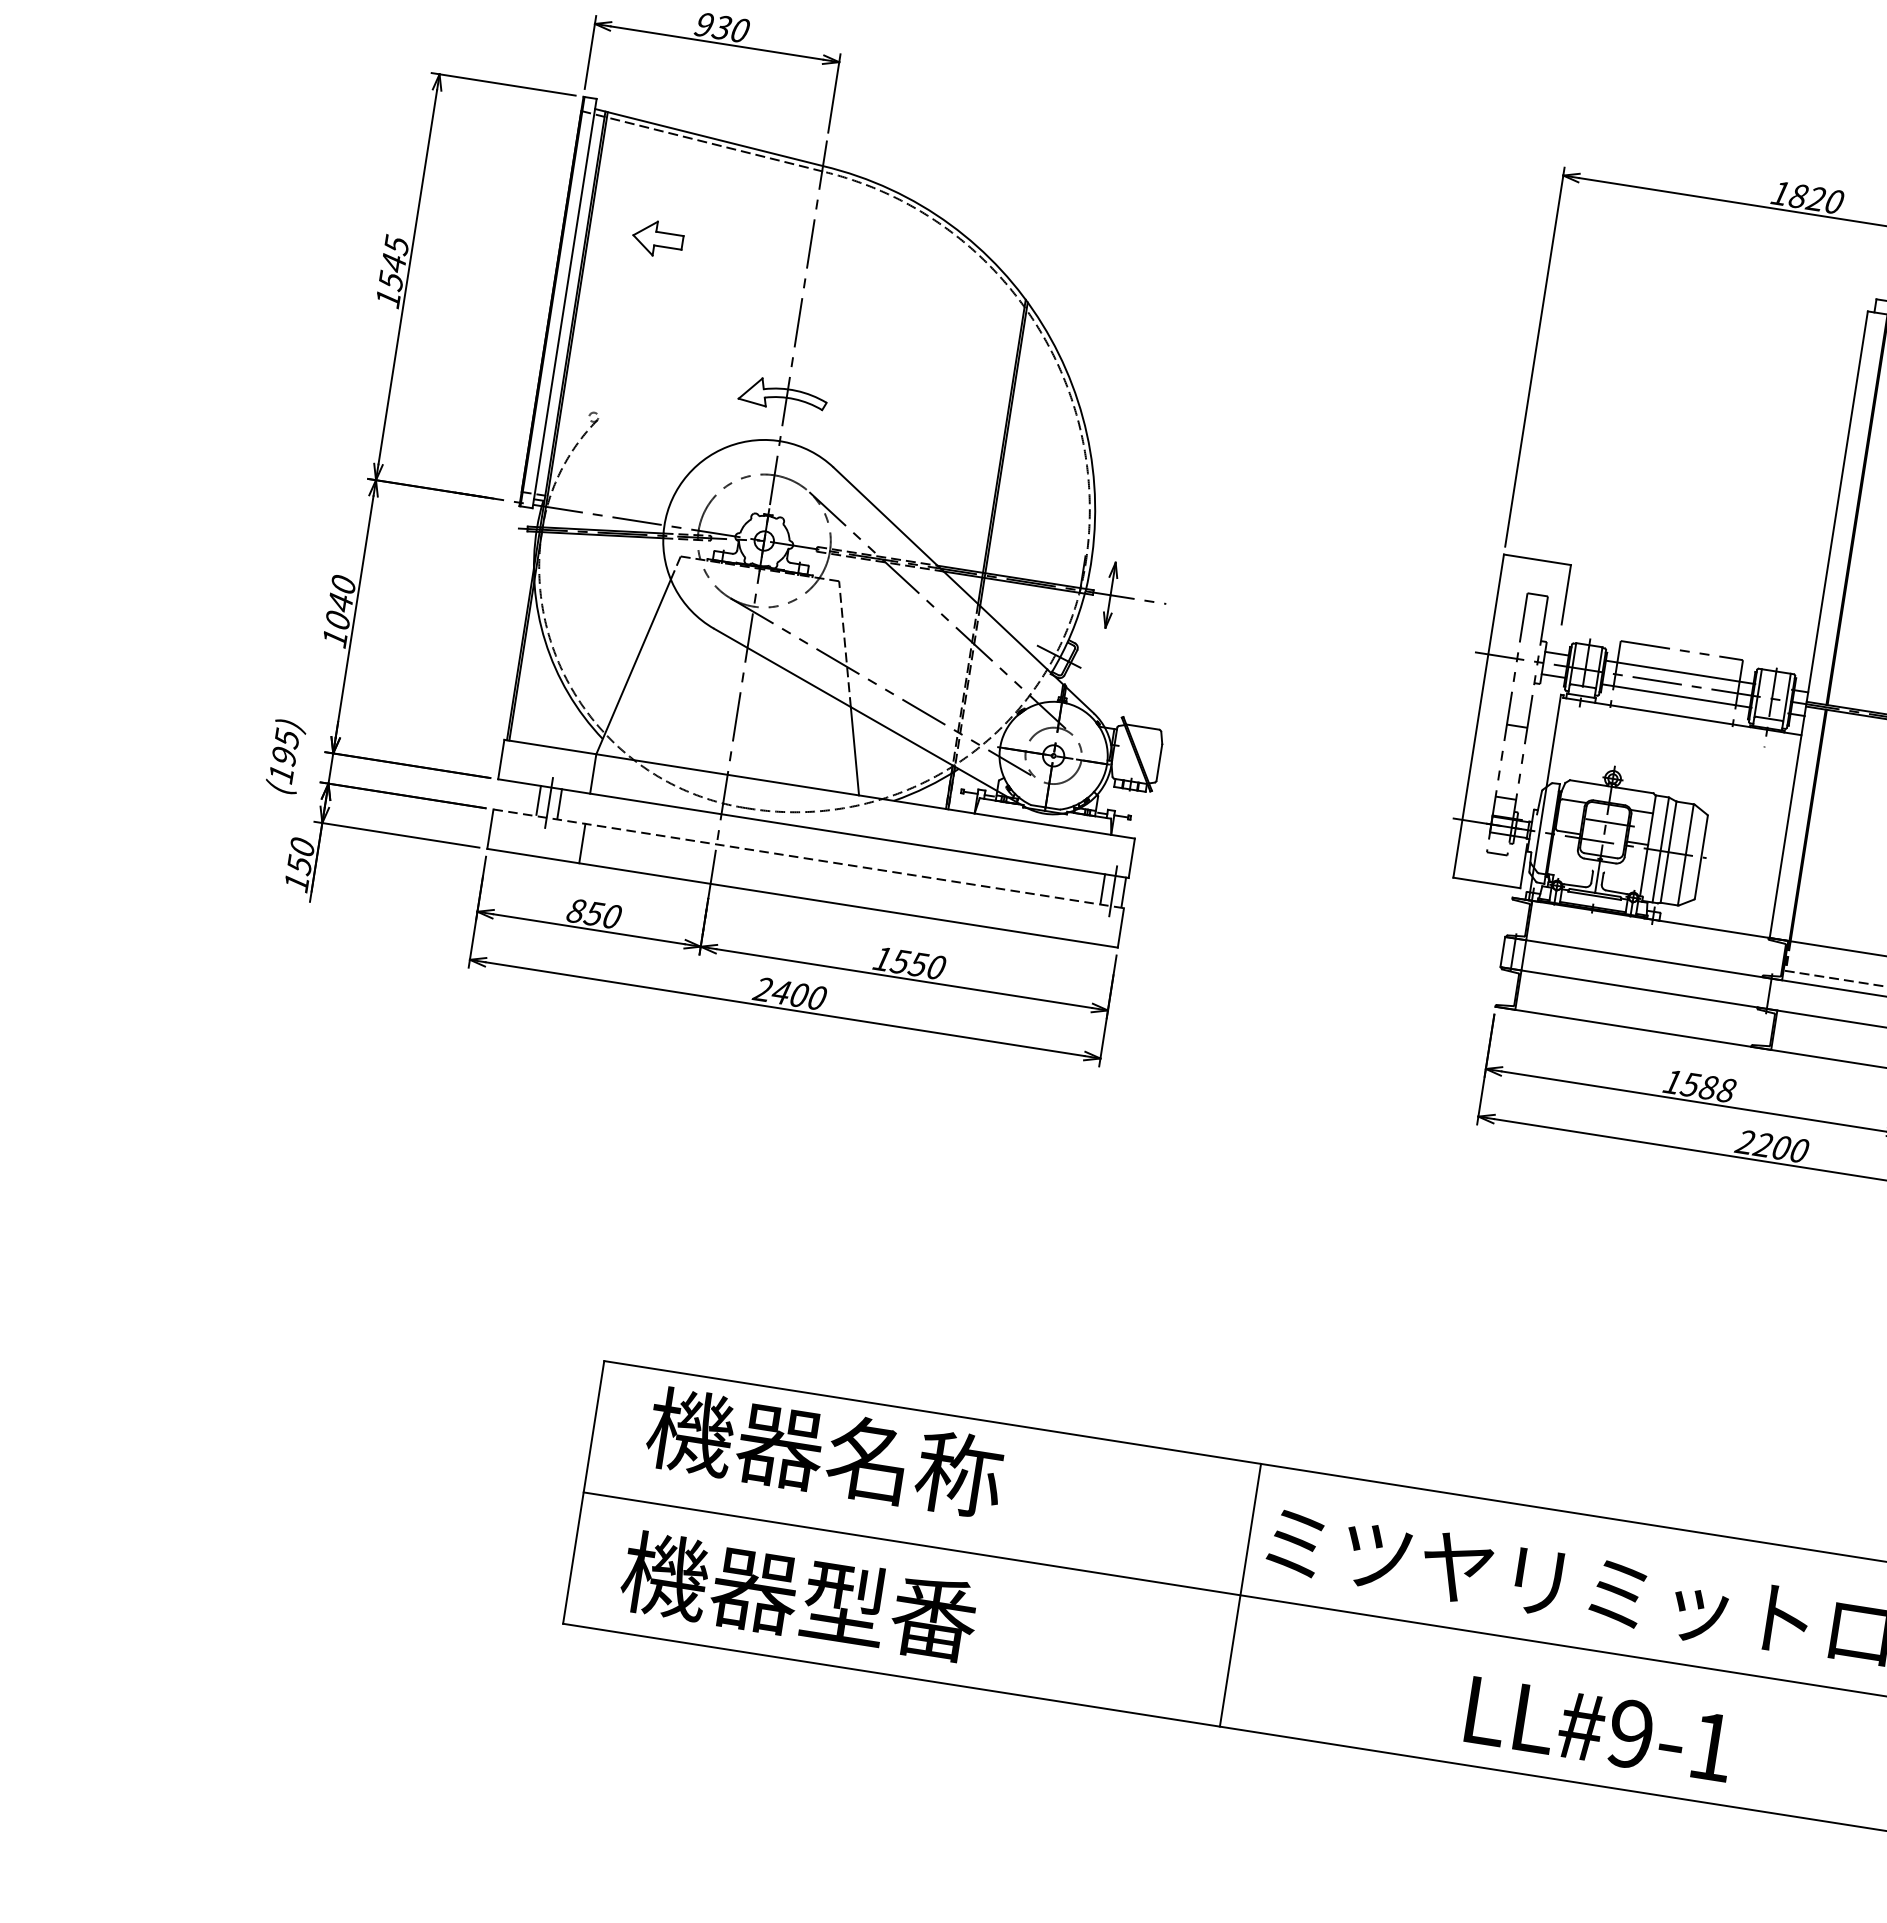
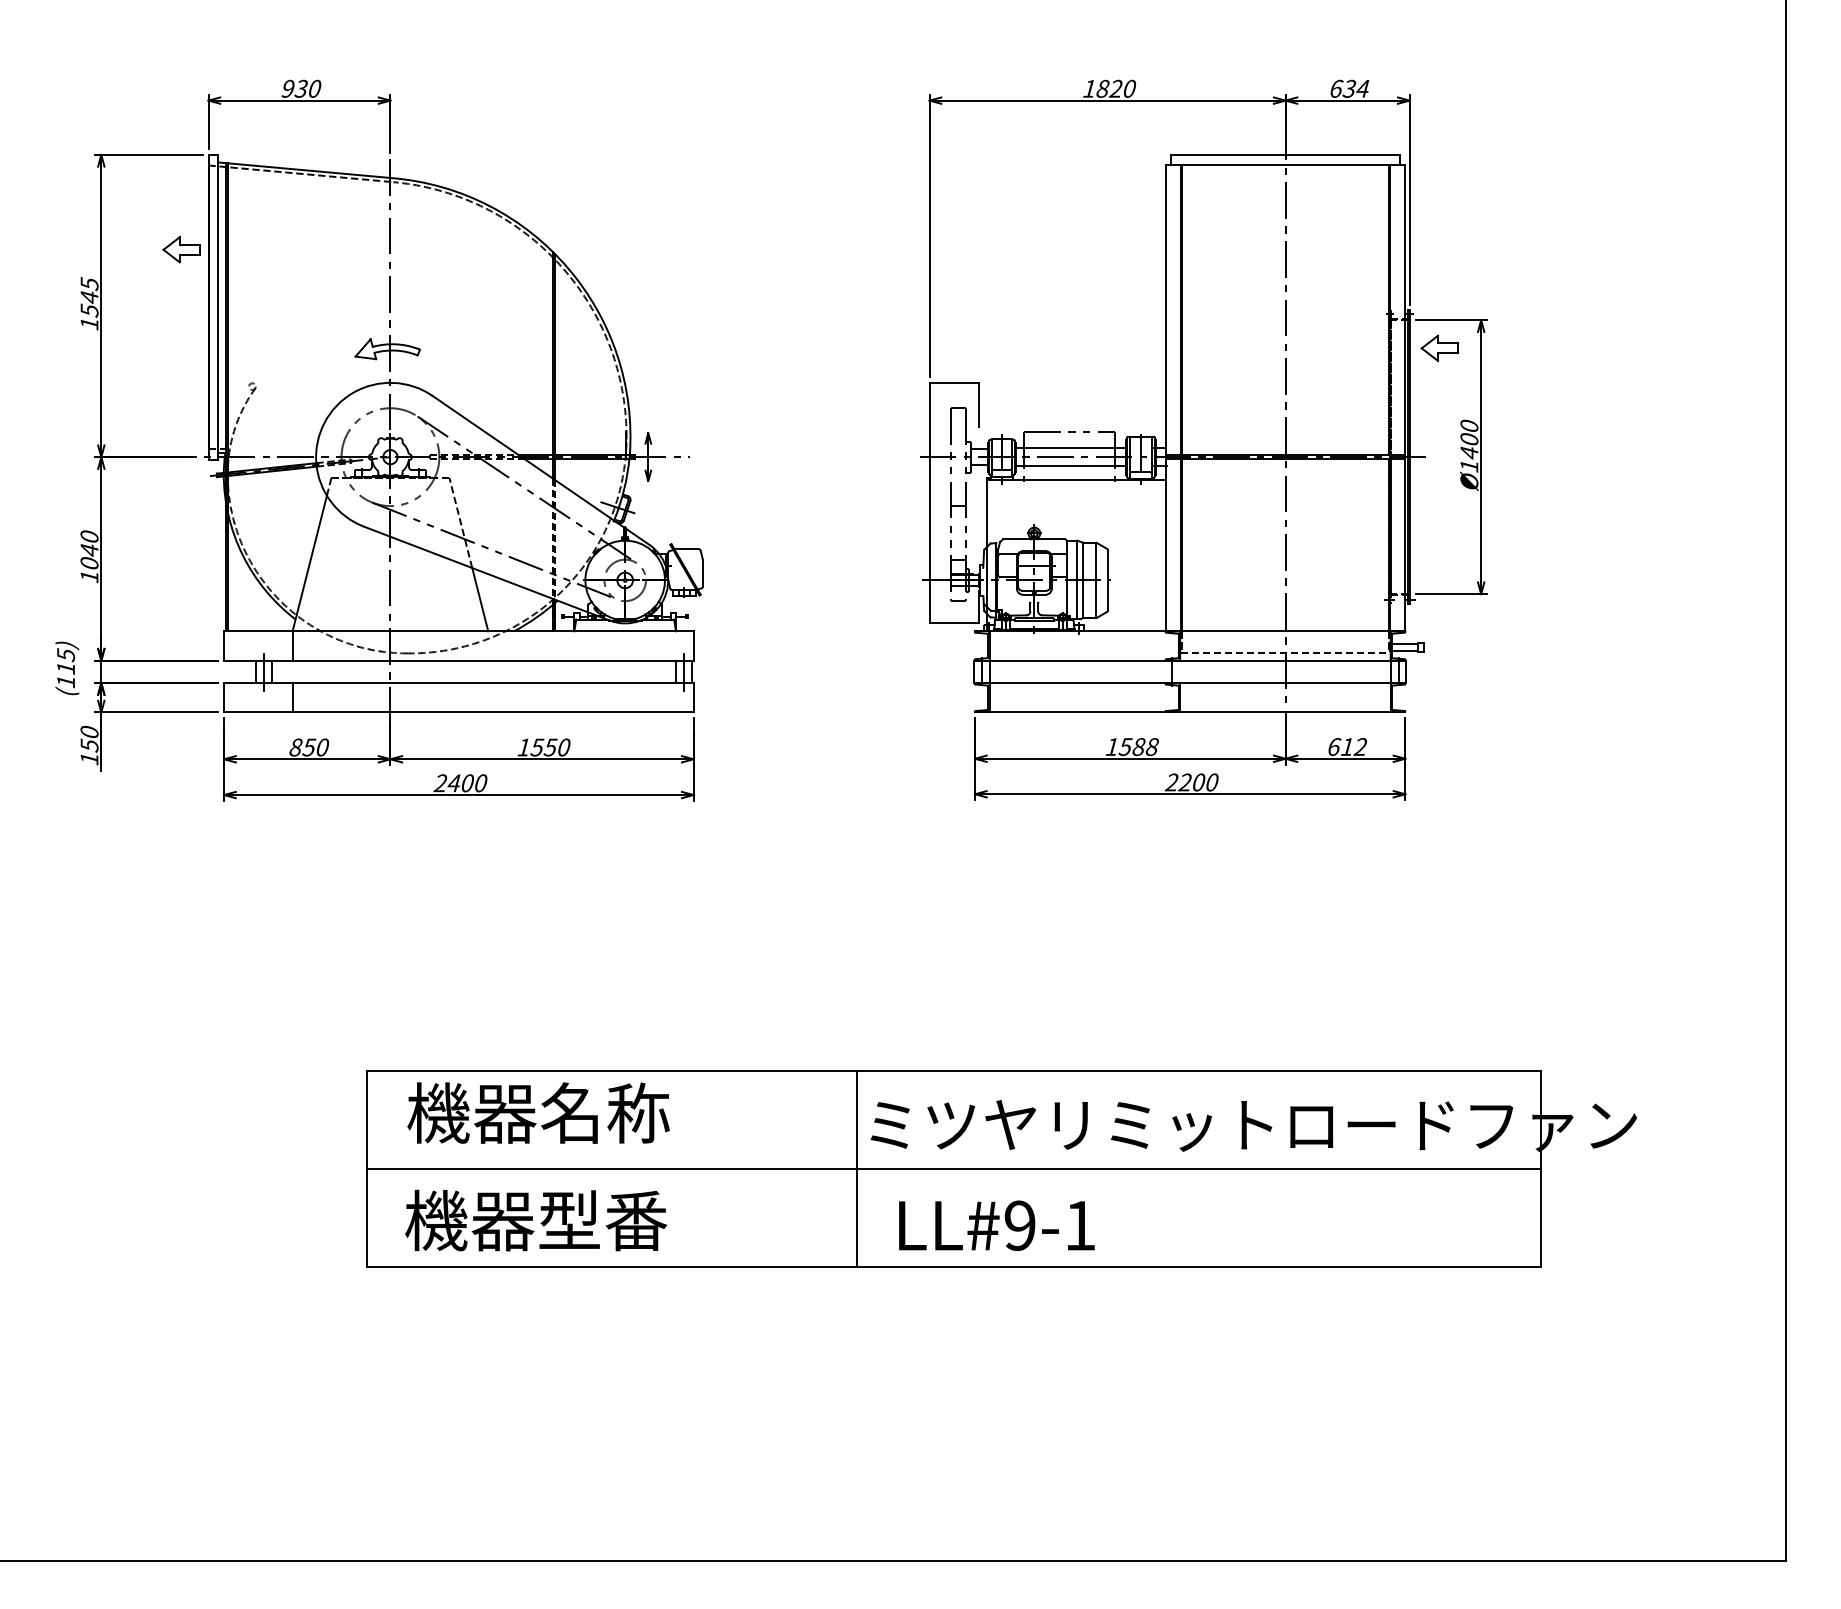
part: (657, 238) -> (181, 249), moved
text: (284, 756) -> (66, 668), (195) -> (115)
line: (808, 859) -> (458, 683), dashed -> solid
text: (1599, 1728) -> (996, 1225), moved

